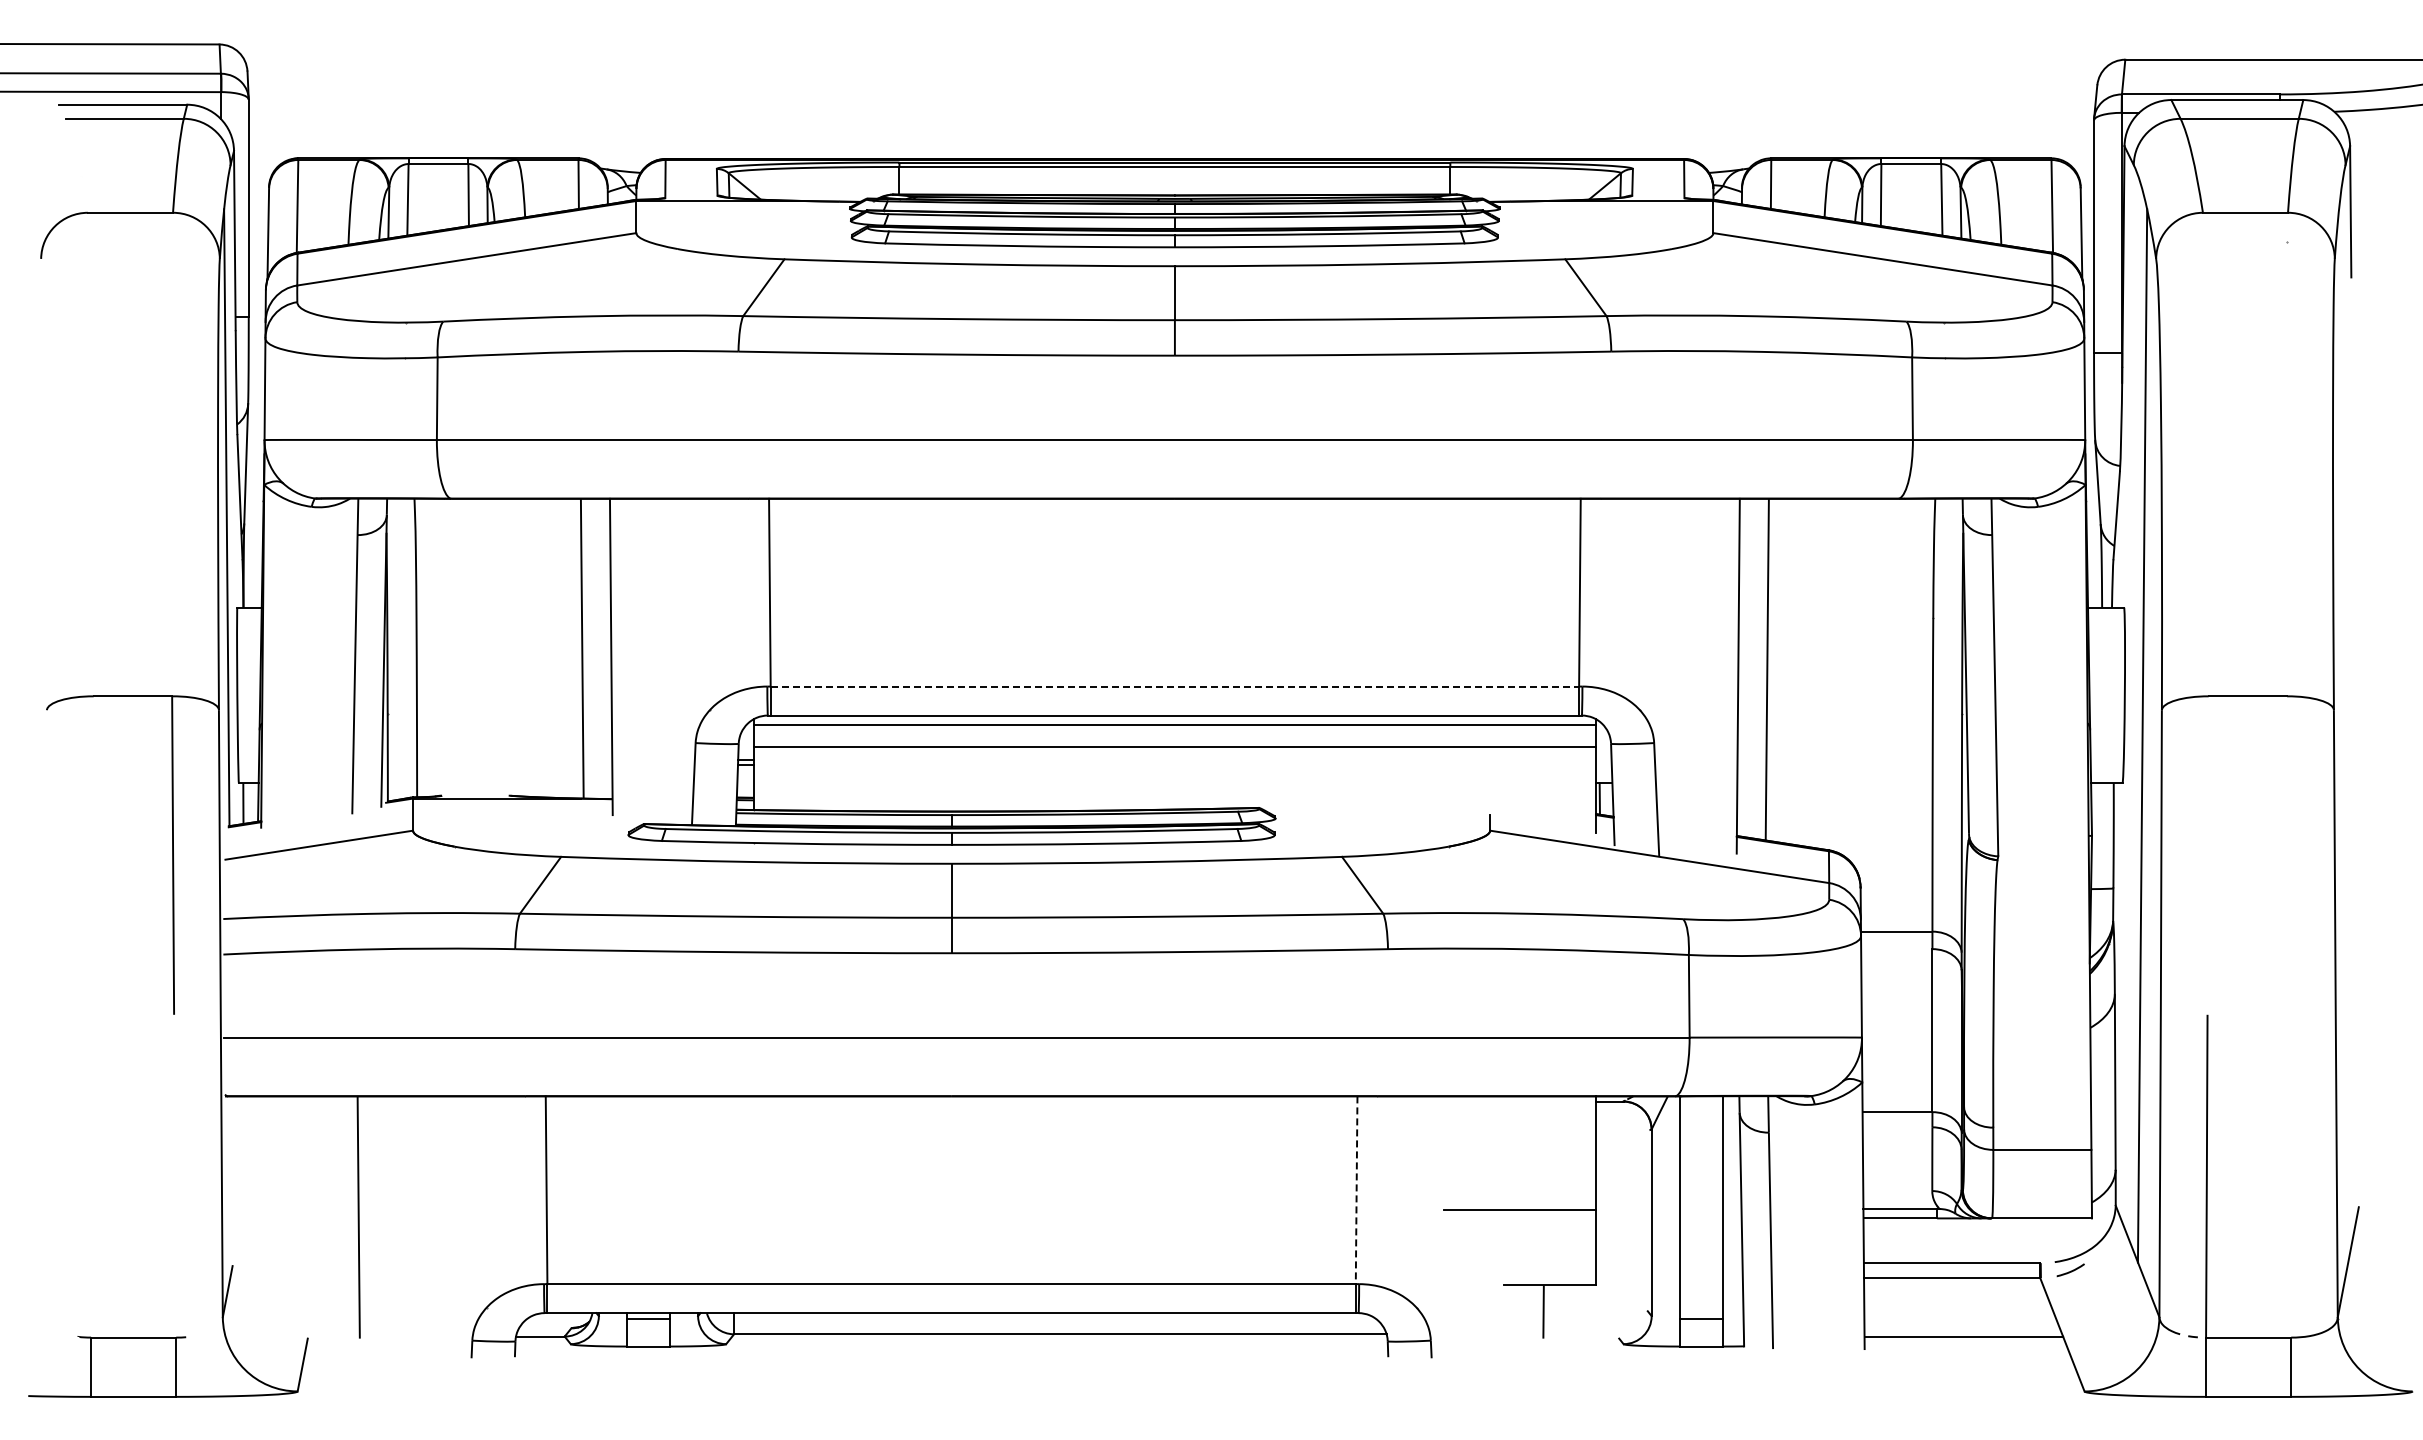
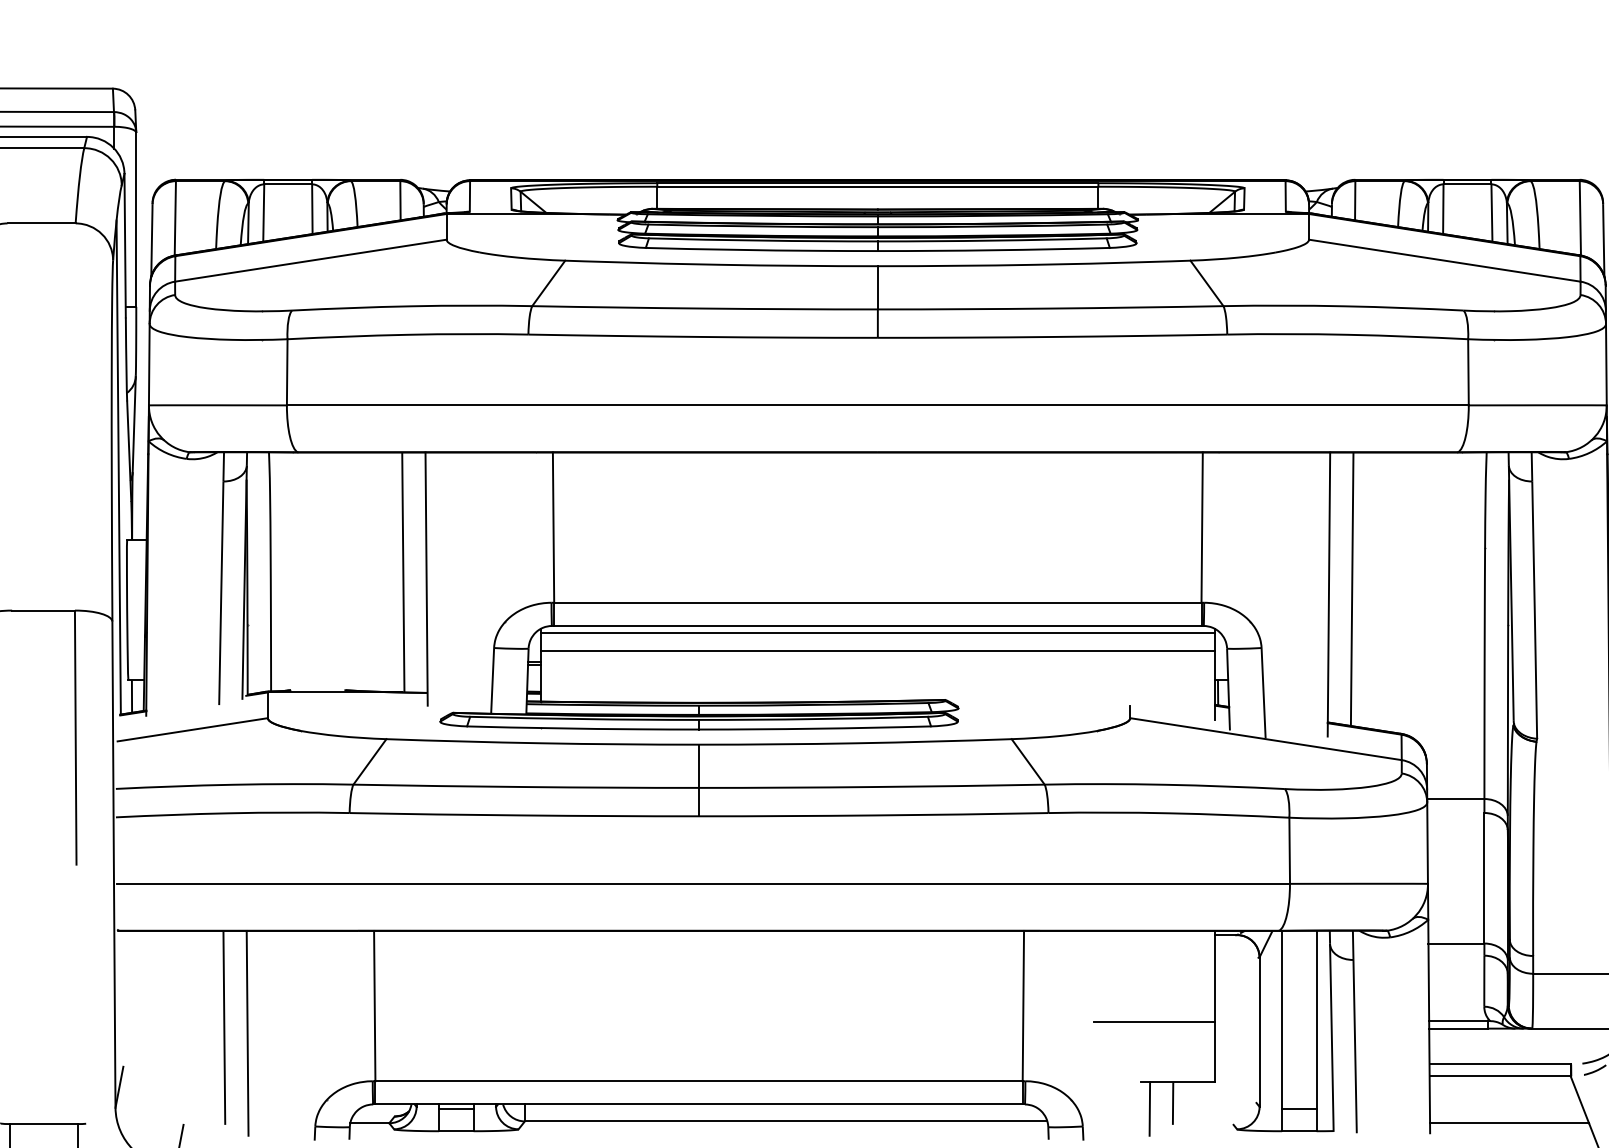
line: (1175, 686) -> (878, 602), dashed -> solid
line: (1356, 1190) -> (1023, 1006), dashed -> solid
line: (387, 1224) -> (247, 1033), added
line: (1514, 1318) -> (1149, 1108), added

